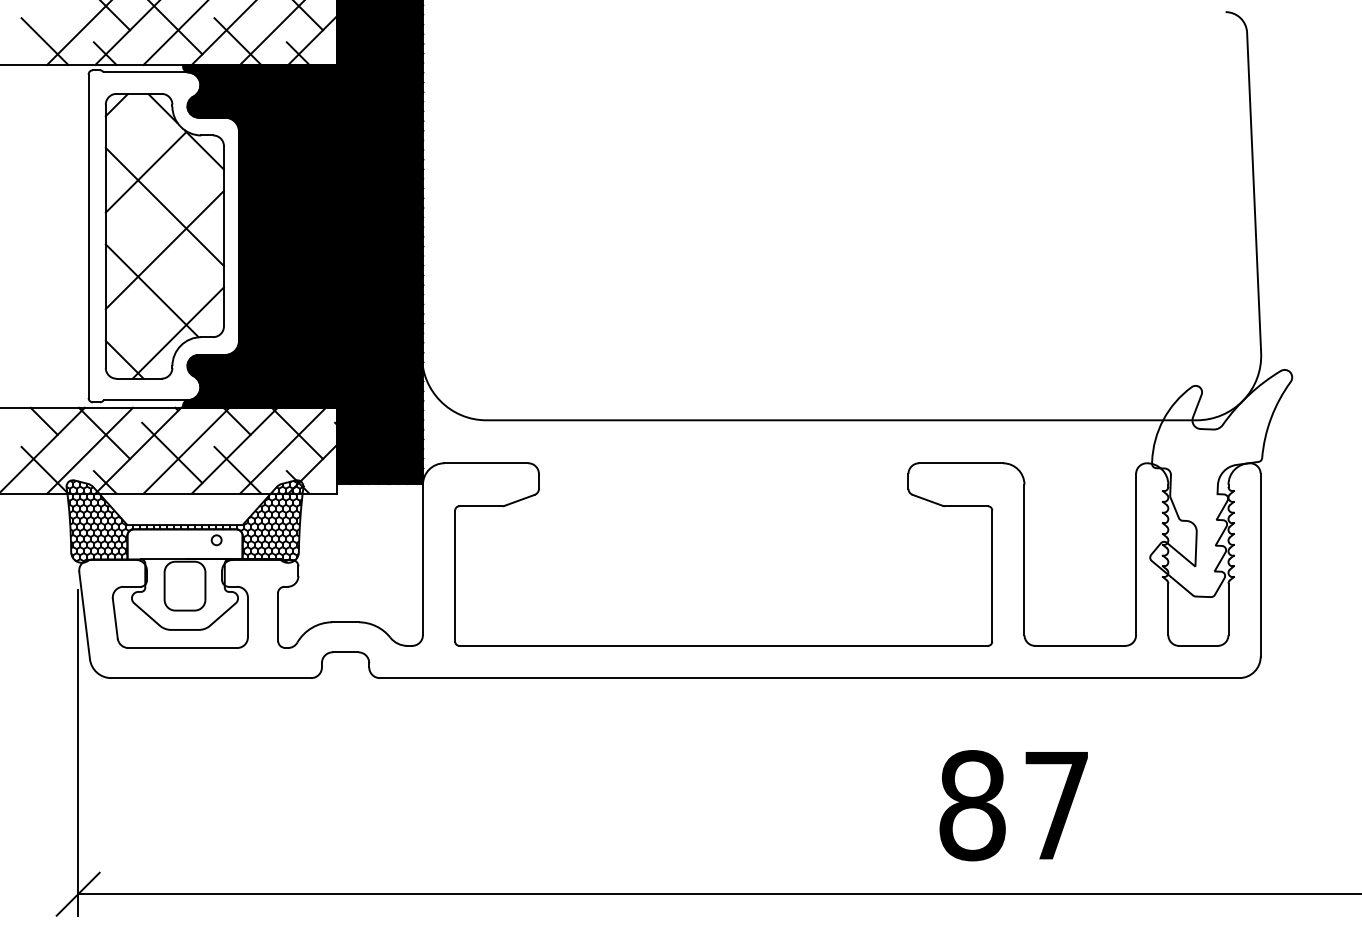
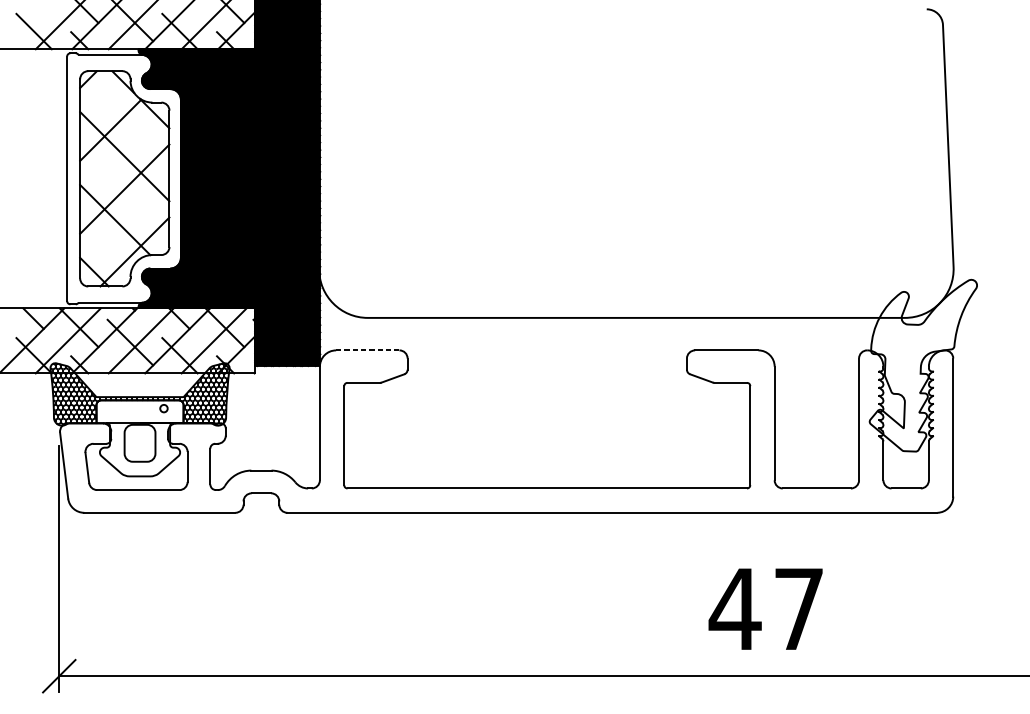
line: (486, 463) -> (367, 350), solid -> dashed
text: (972, 805) -> (735, 609), 87 -> 47

